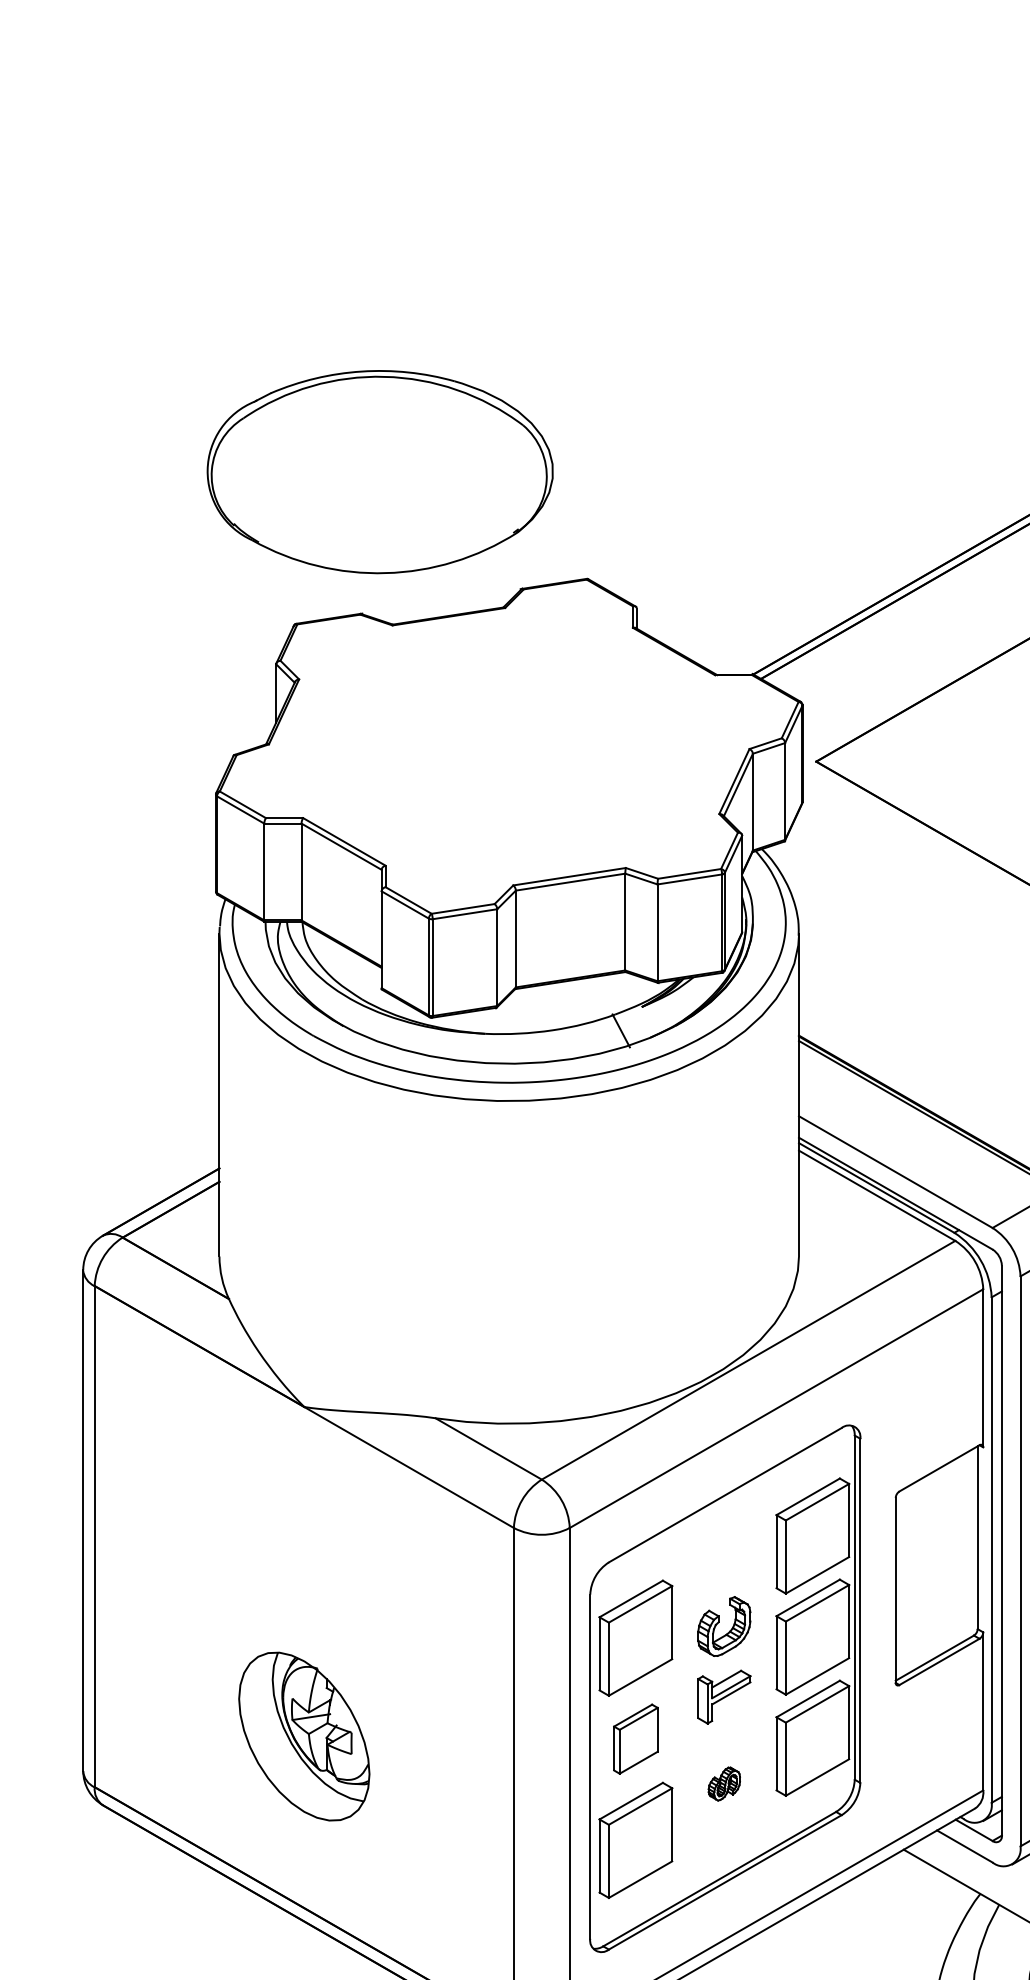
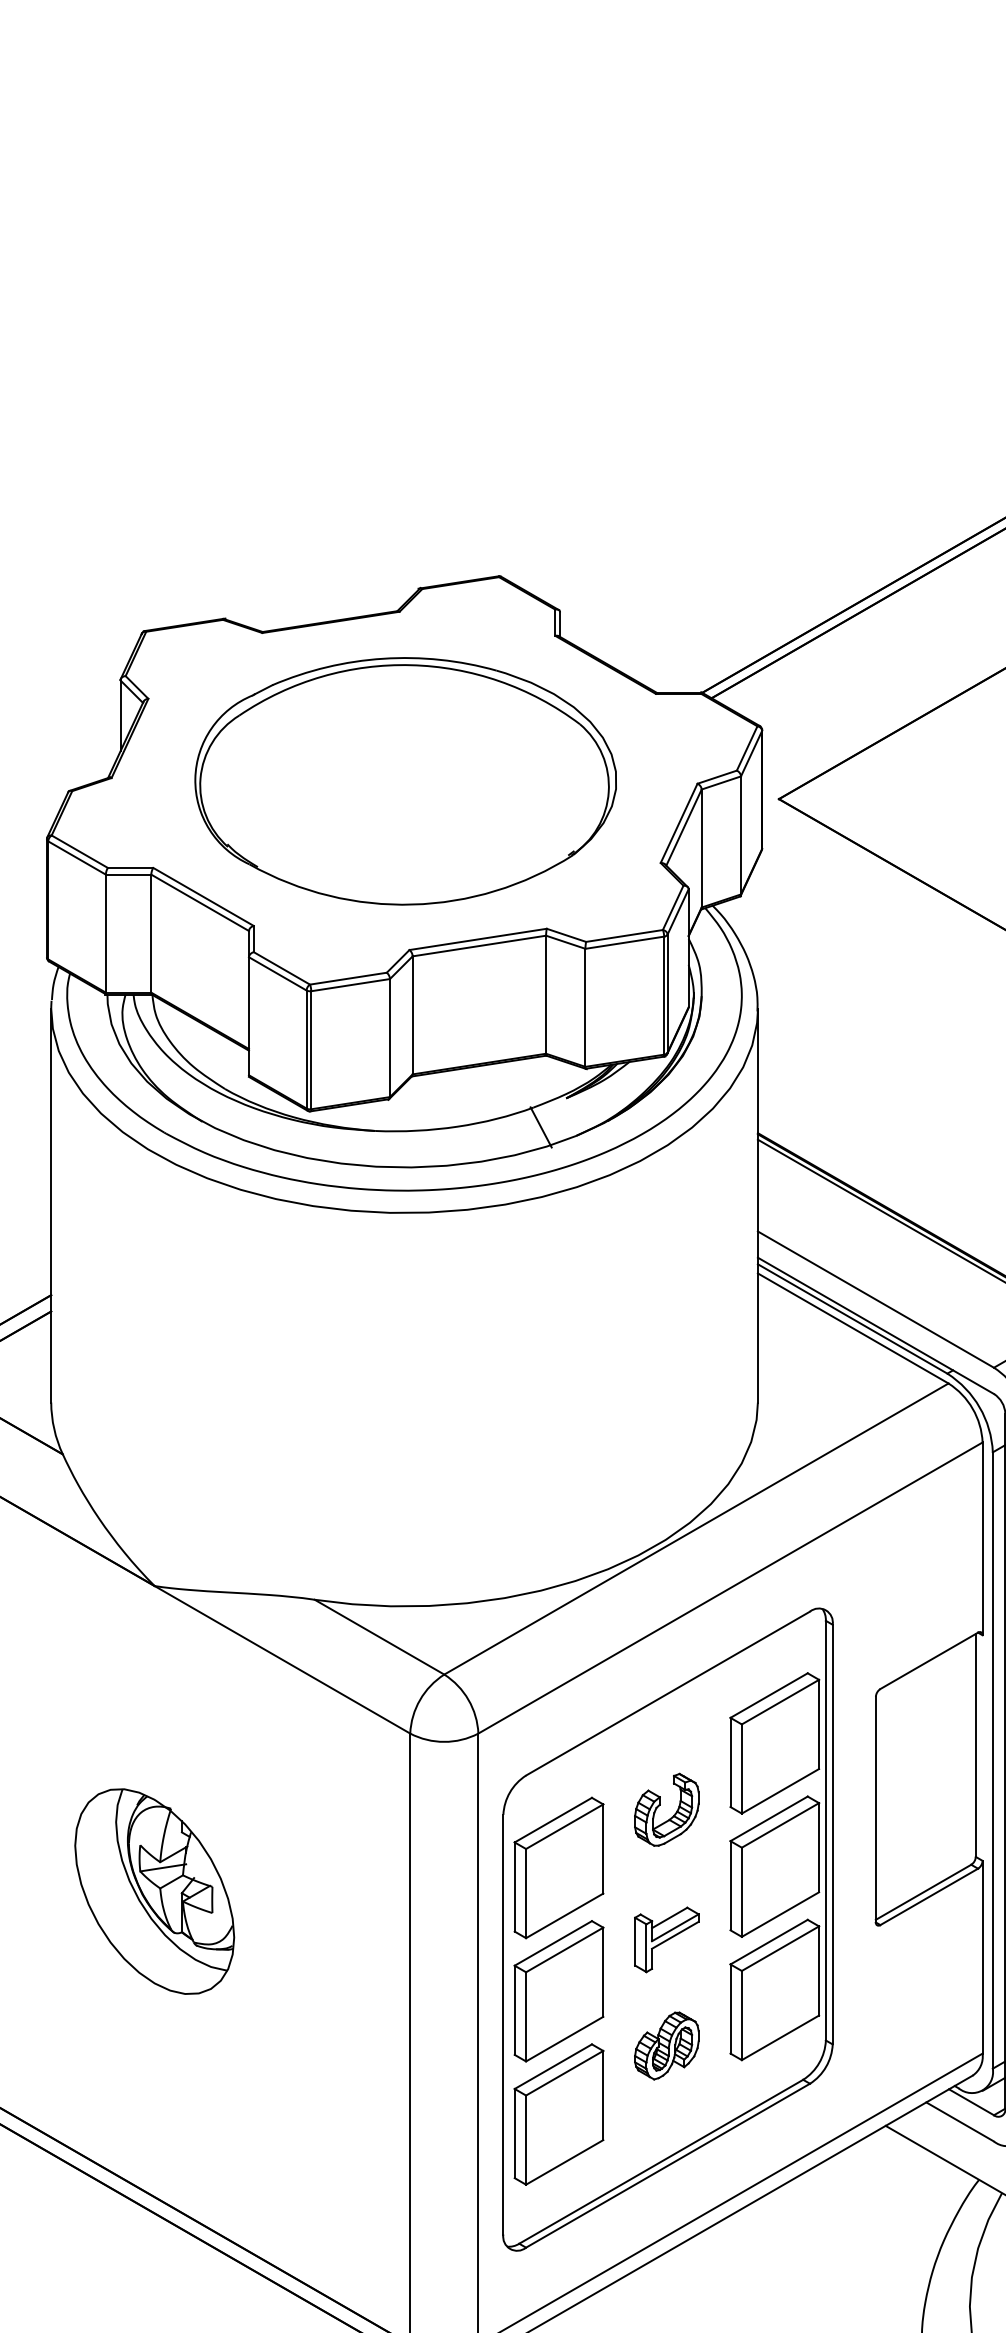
part: (379, 472) -> (404, 781), moved
part: (719, 1622) -> (660, 1804), moved
part: (304, 1736) -> (154, 1891), moved
part: (635, 1738) -> (558, 1990), size x1.67
part: (724, 1783) -> (667, 2045), size x1.67

